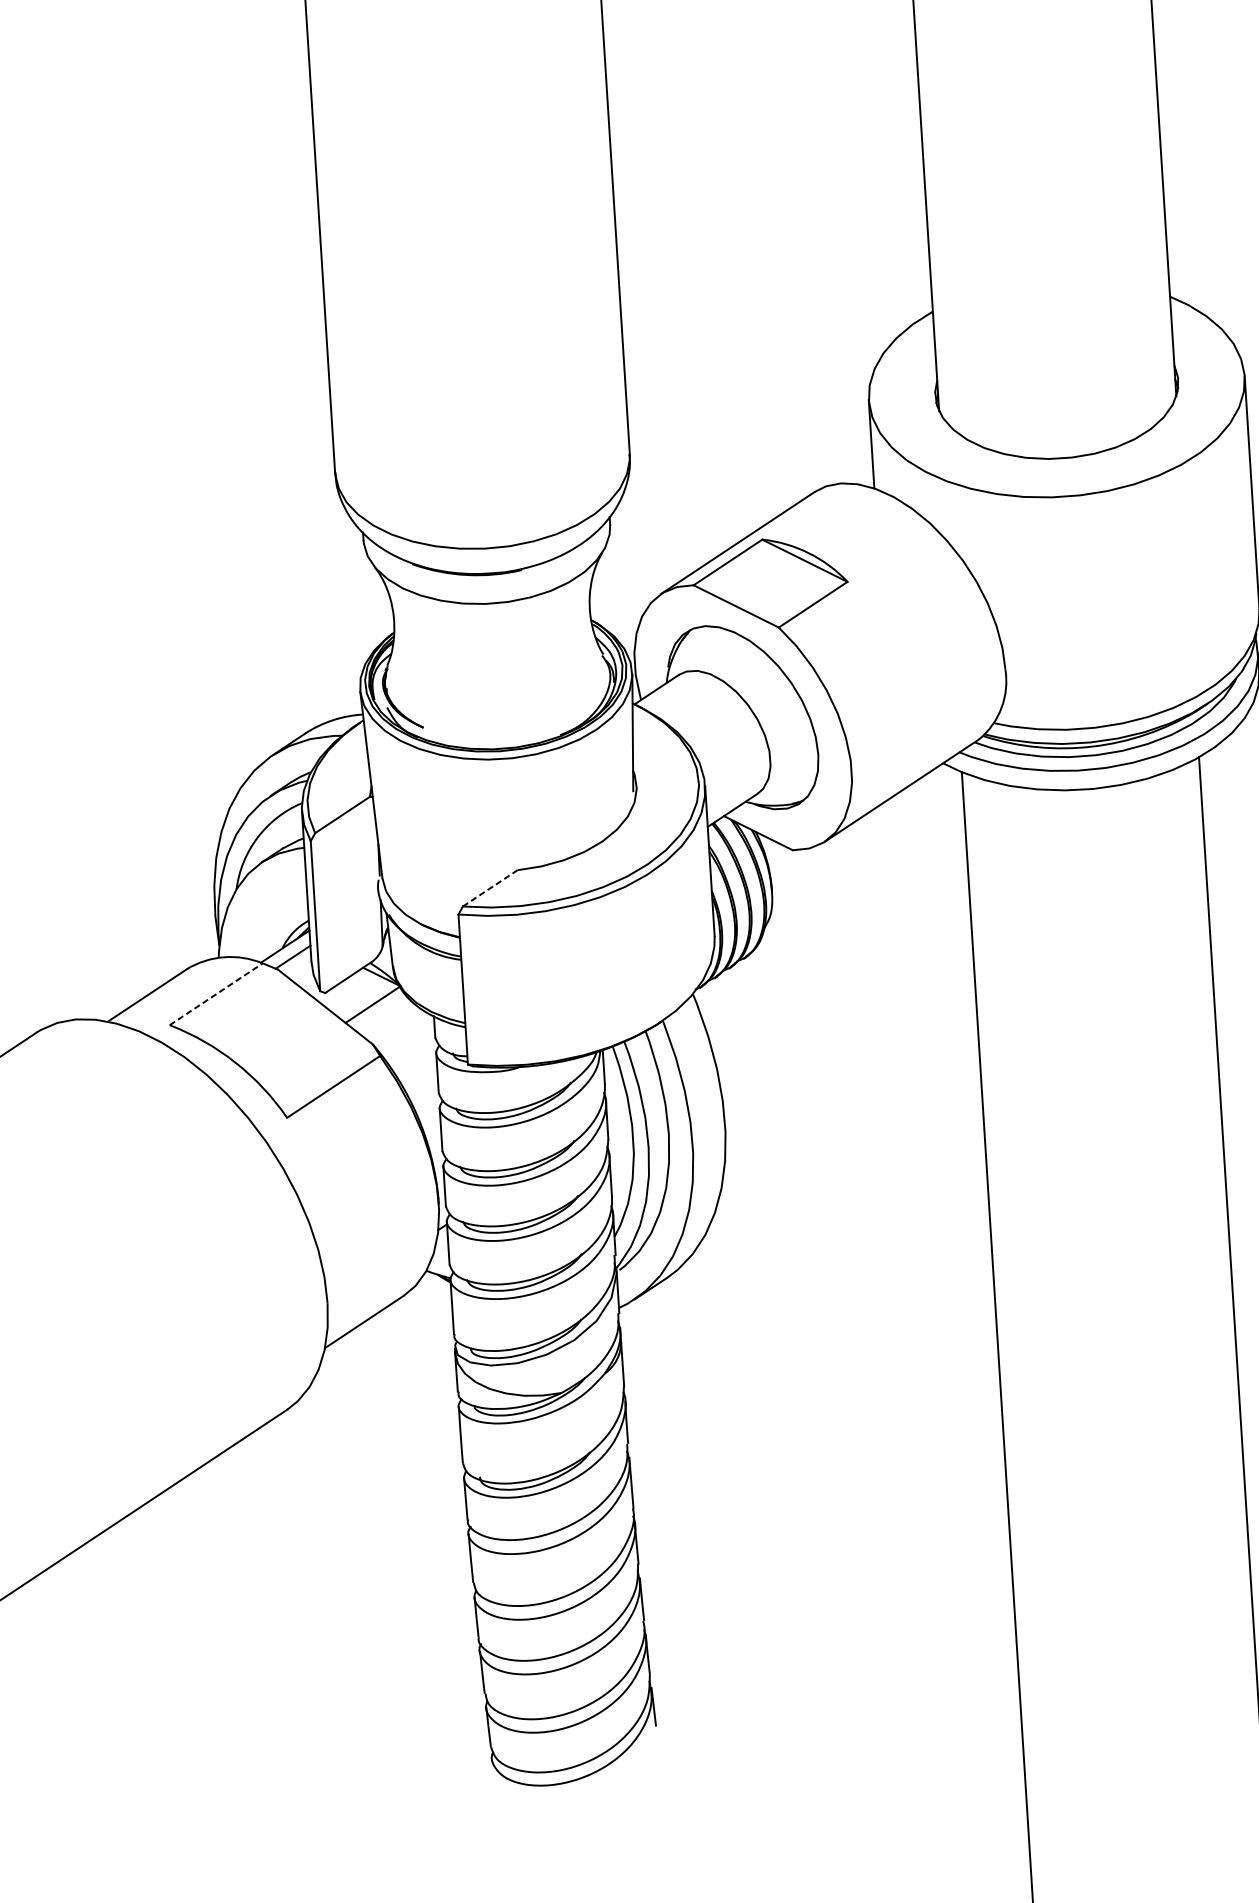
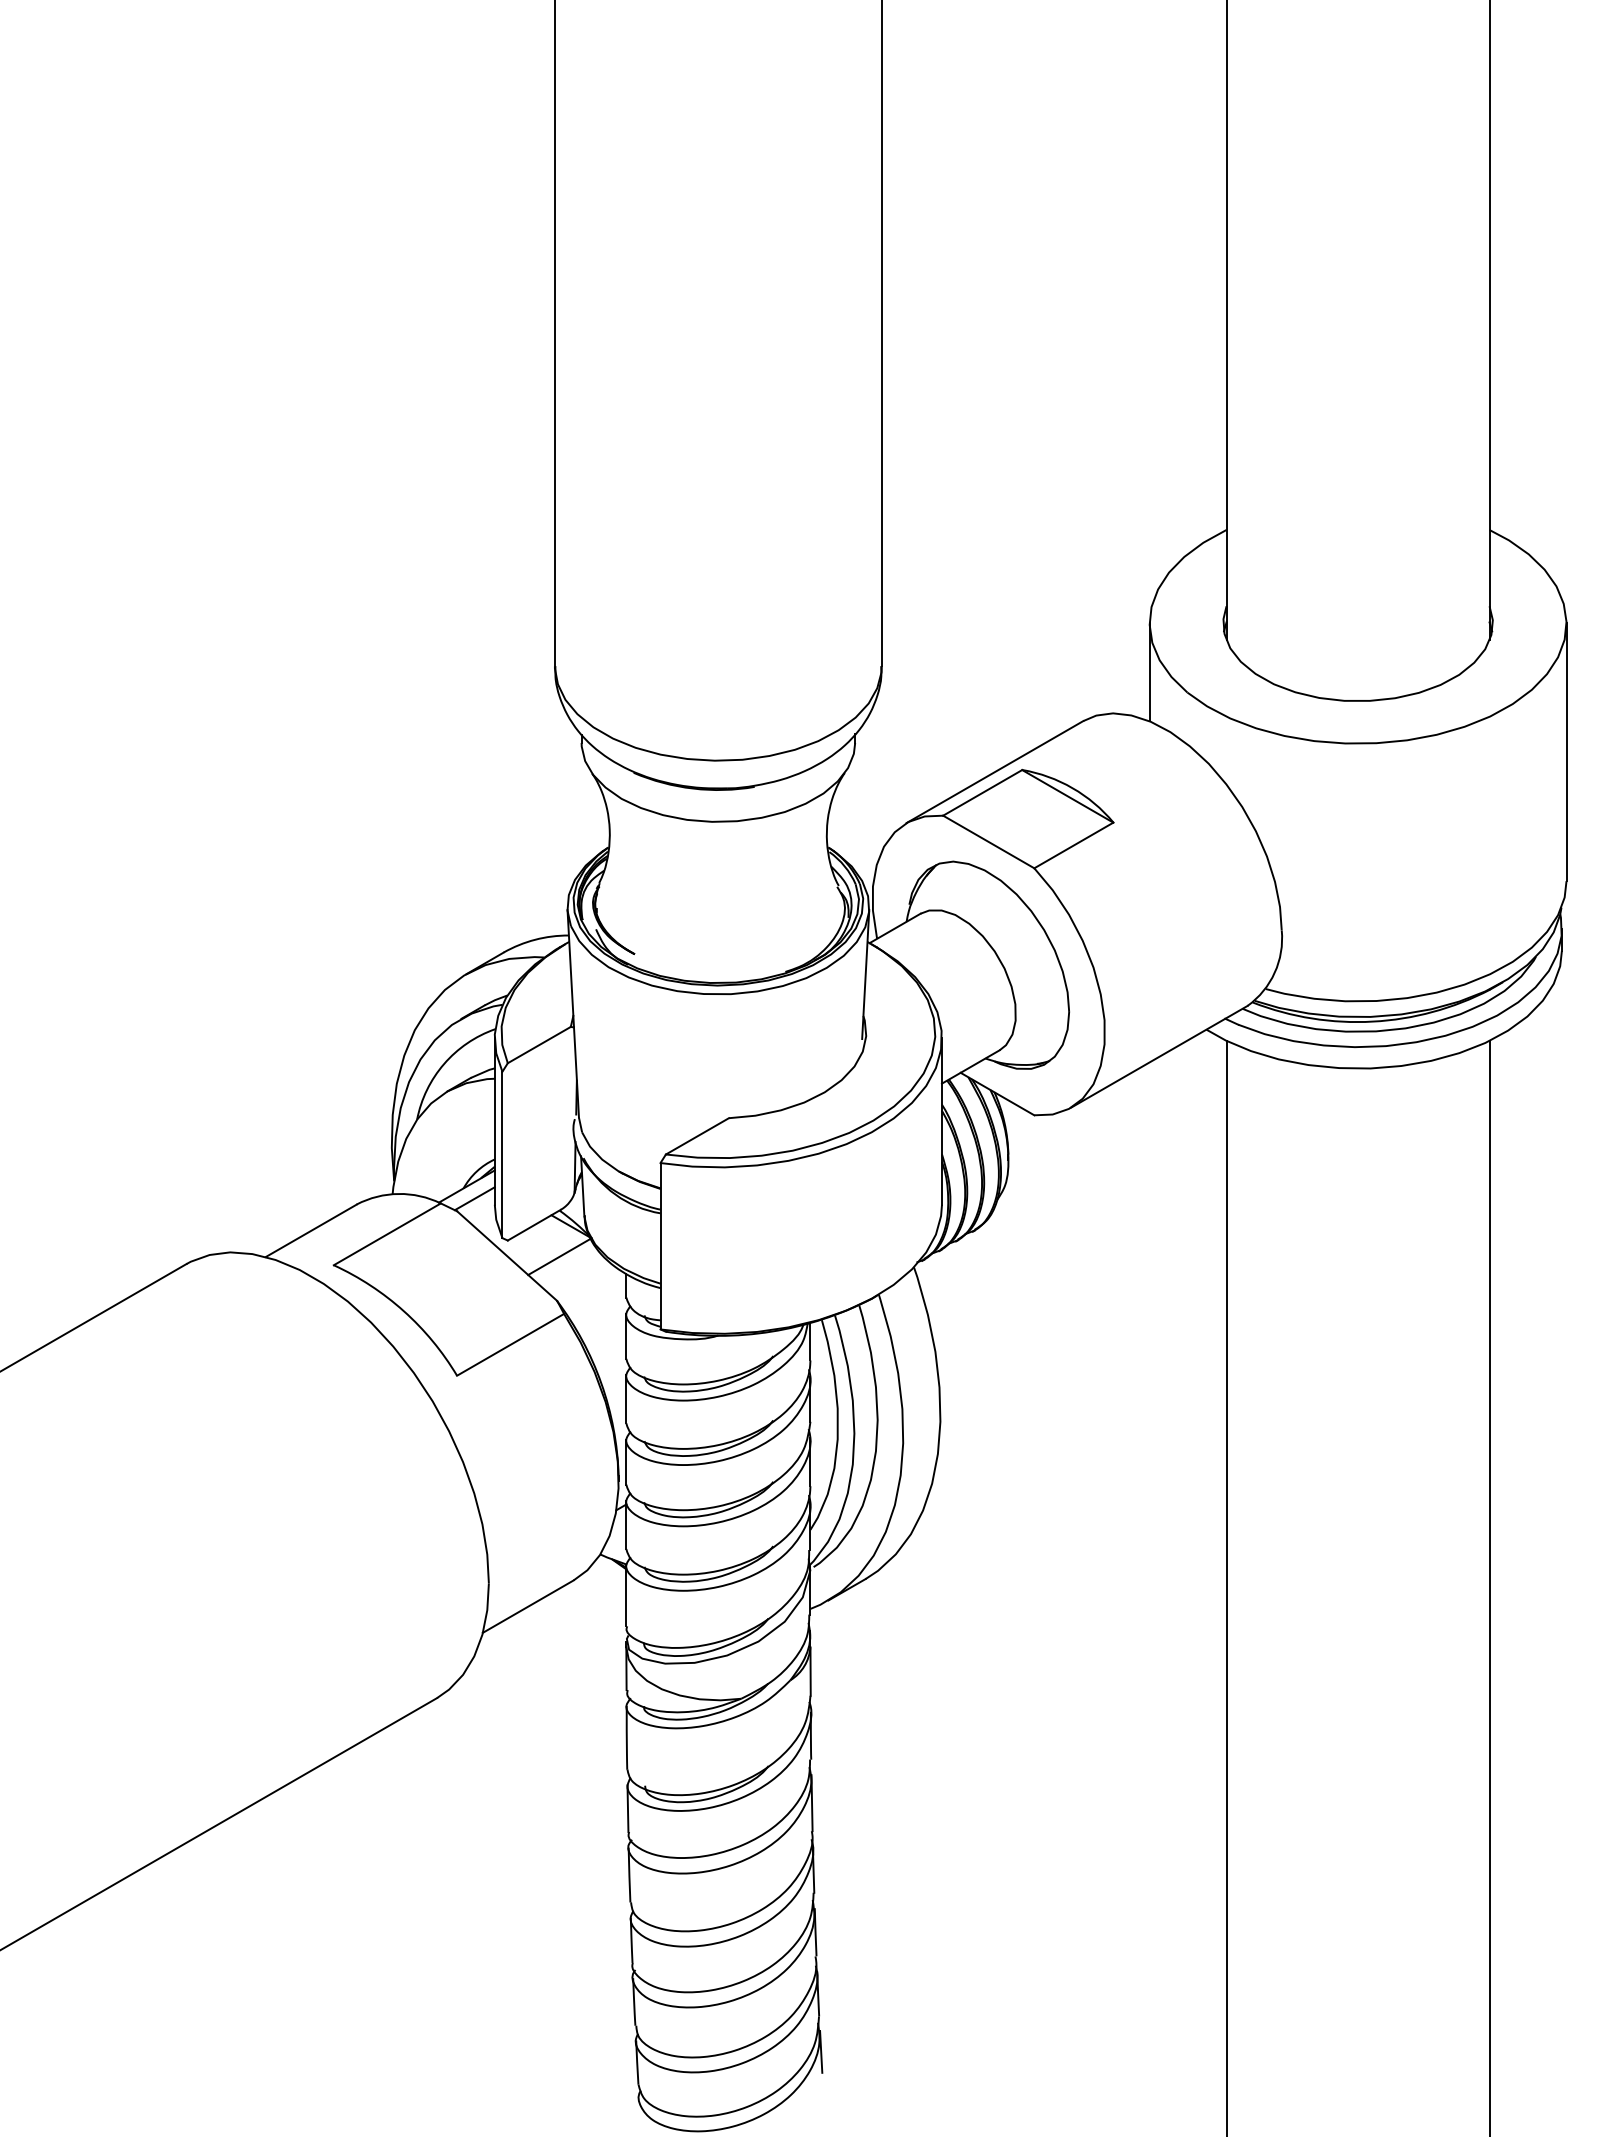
line: (490, 888) -> (697, 1136), dashed -> solid
line: (216, 994) -> (387, 1234), dashed -> solid

